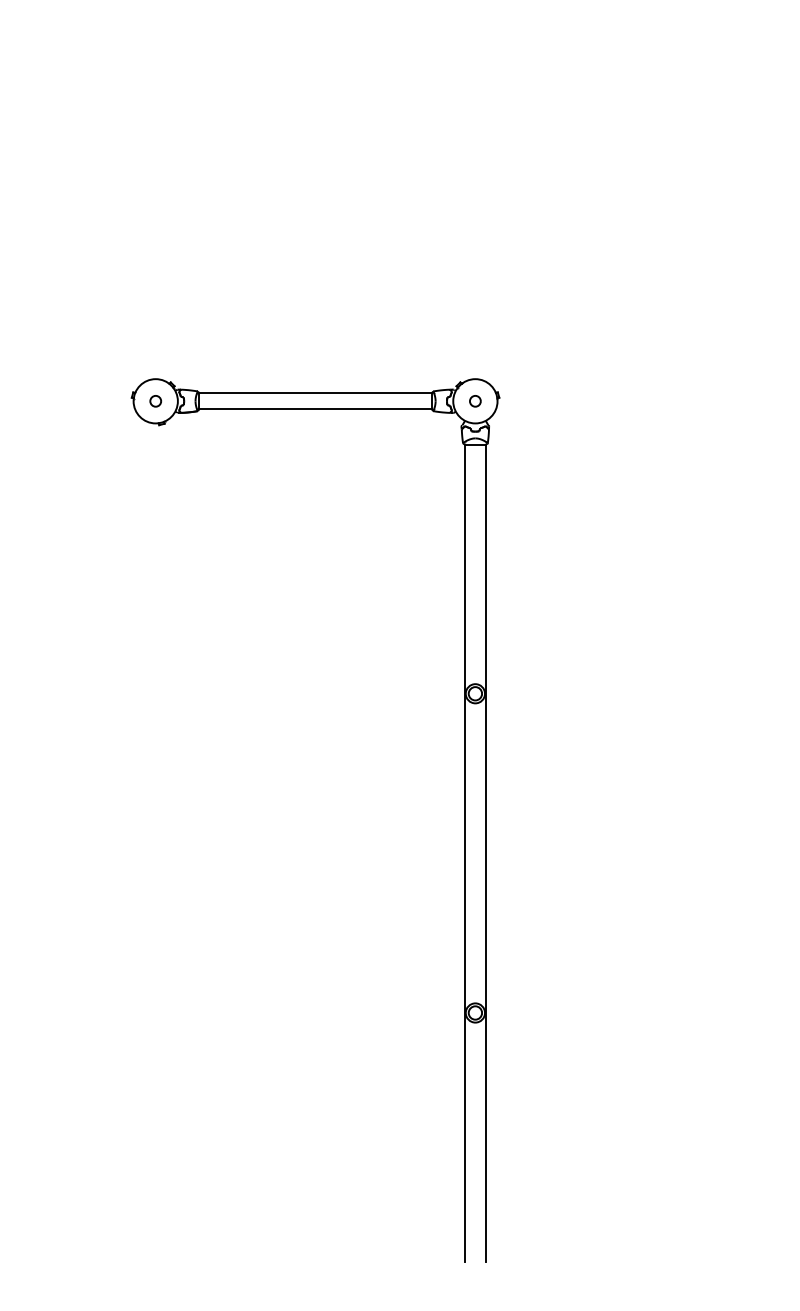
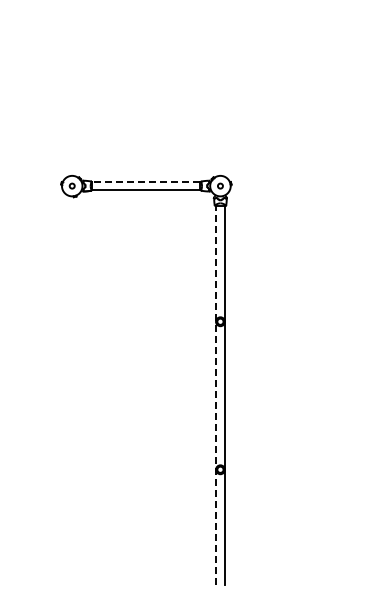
line: (315, 393) -> (146, 182), solid -> dashed
line: (464, 852) -> (215, 395), solid -> dashed

